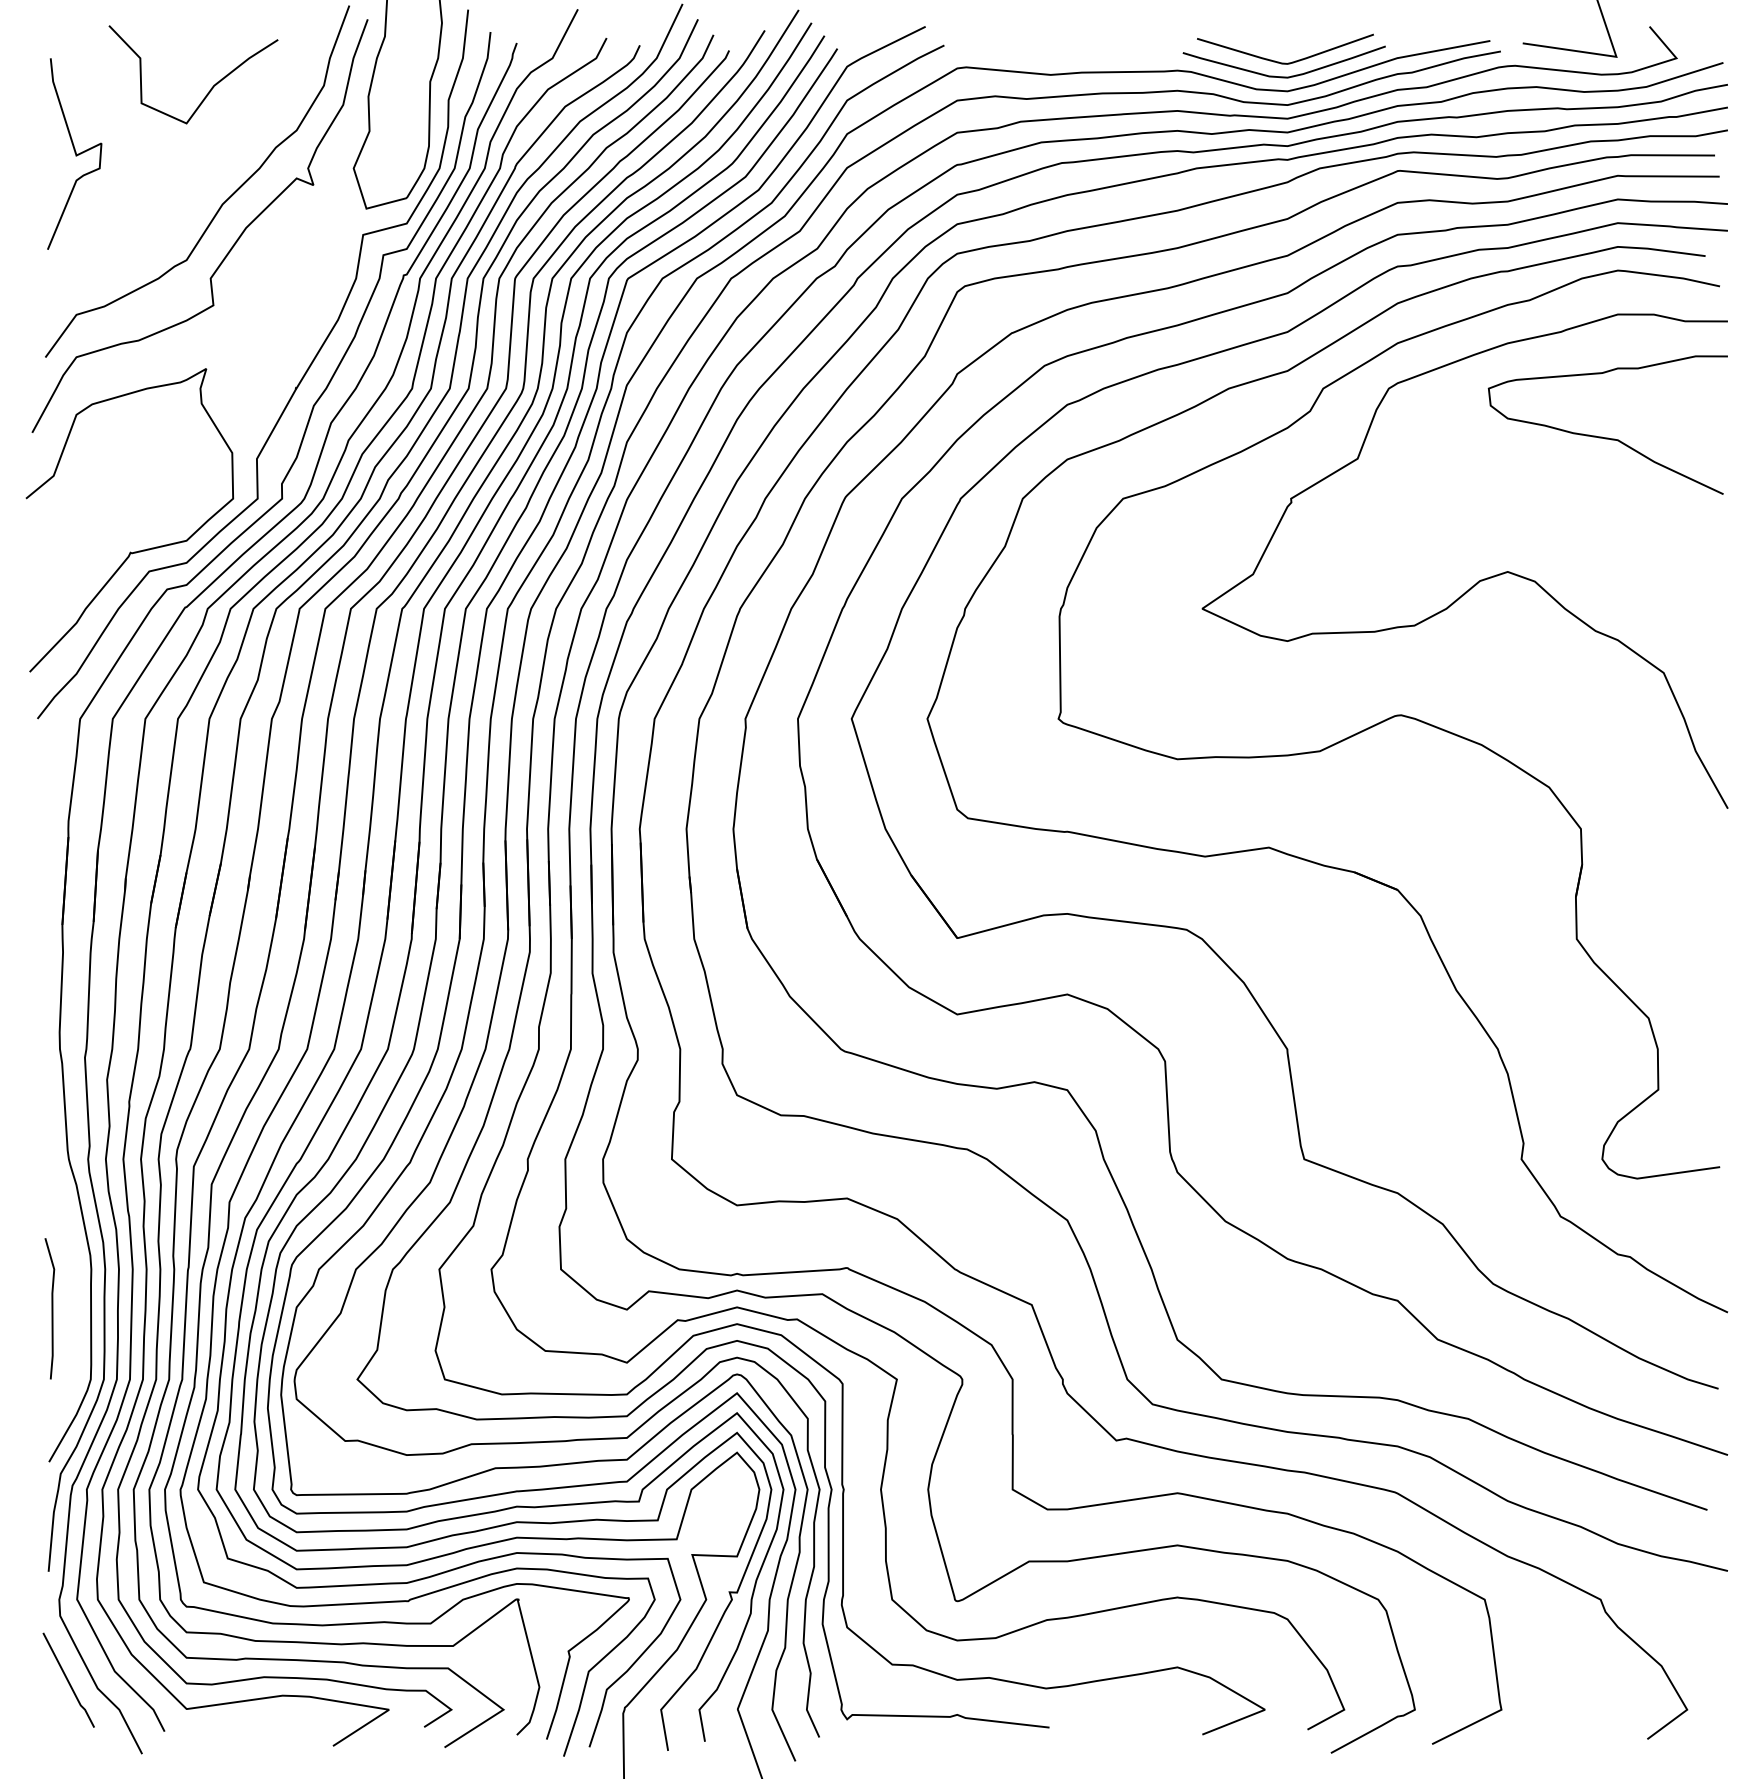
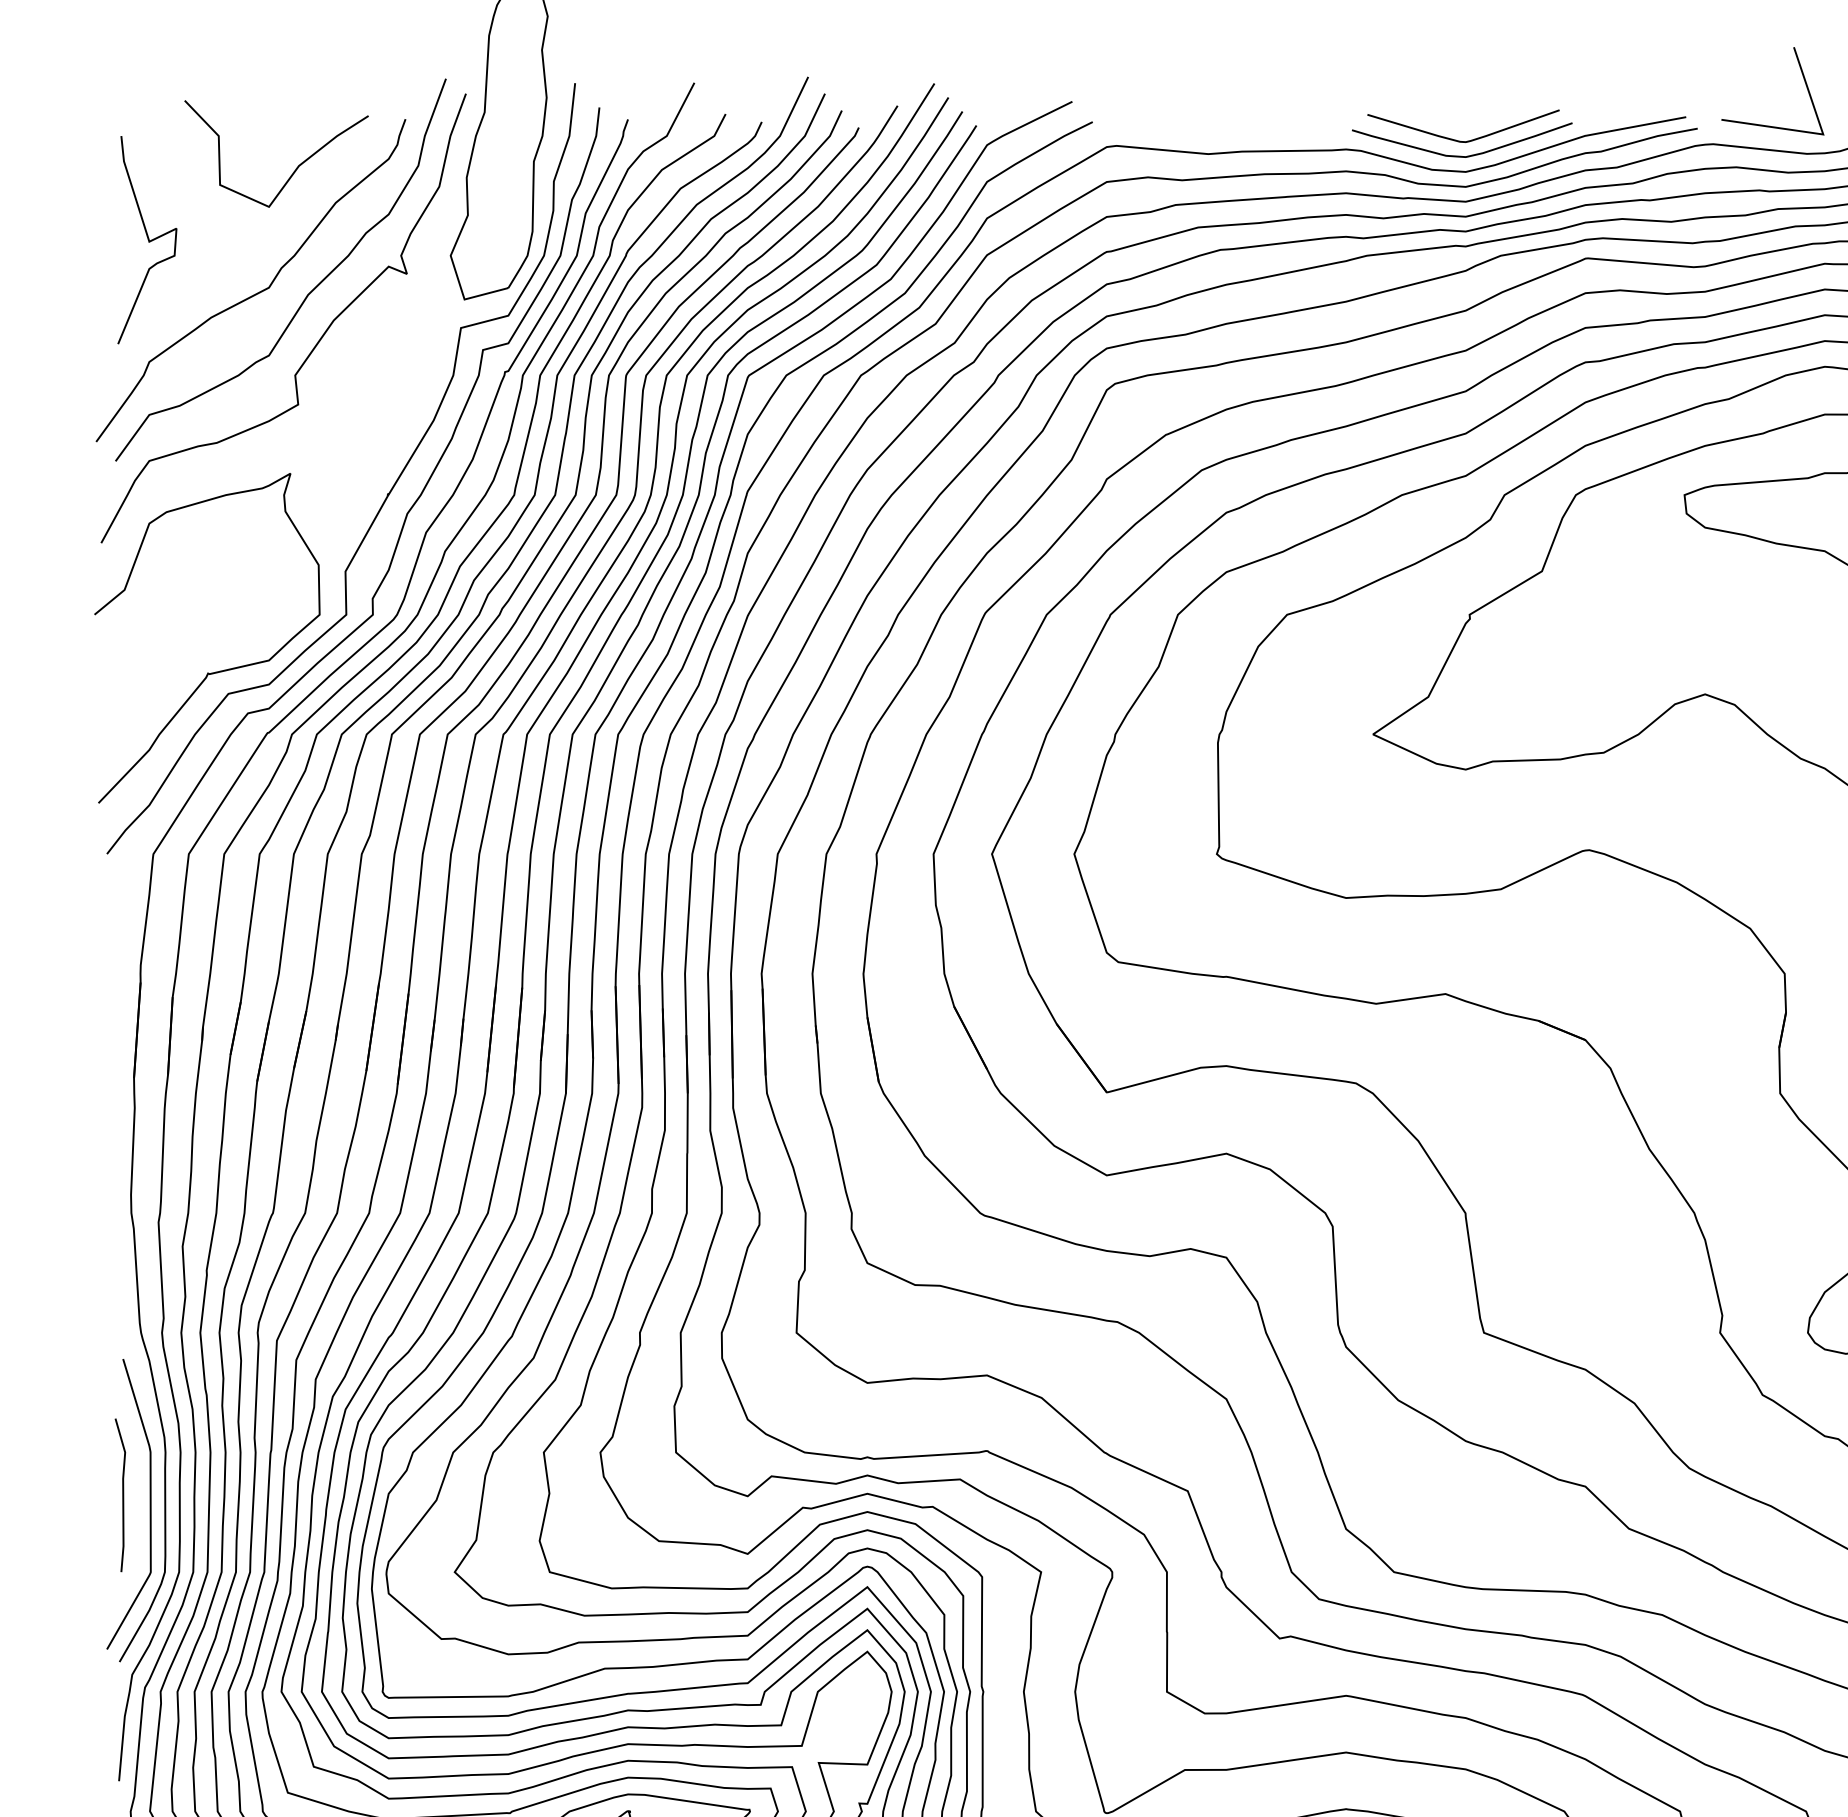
curve: (175, 202) -> (256, 292), added
curve: (76, 1316) -> (149, 1503), added

